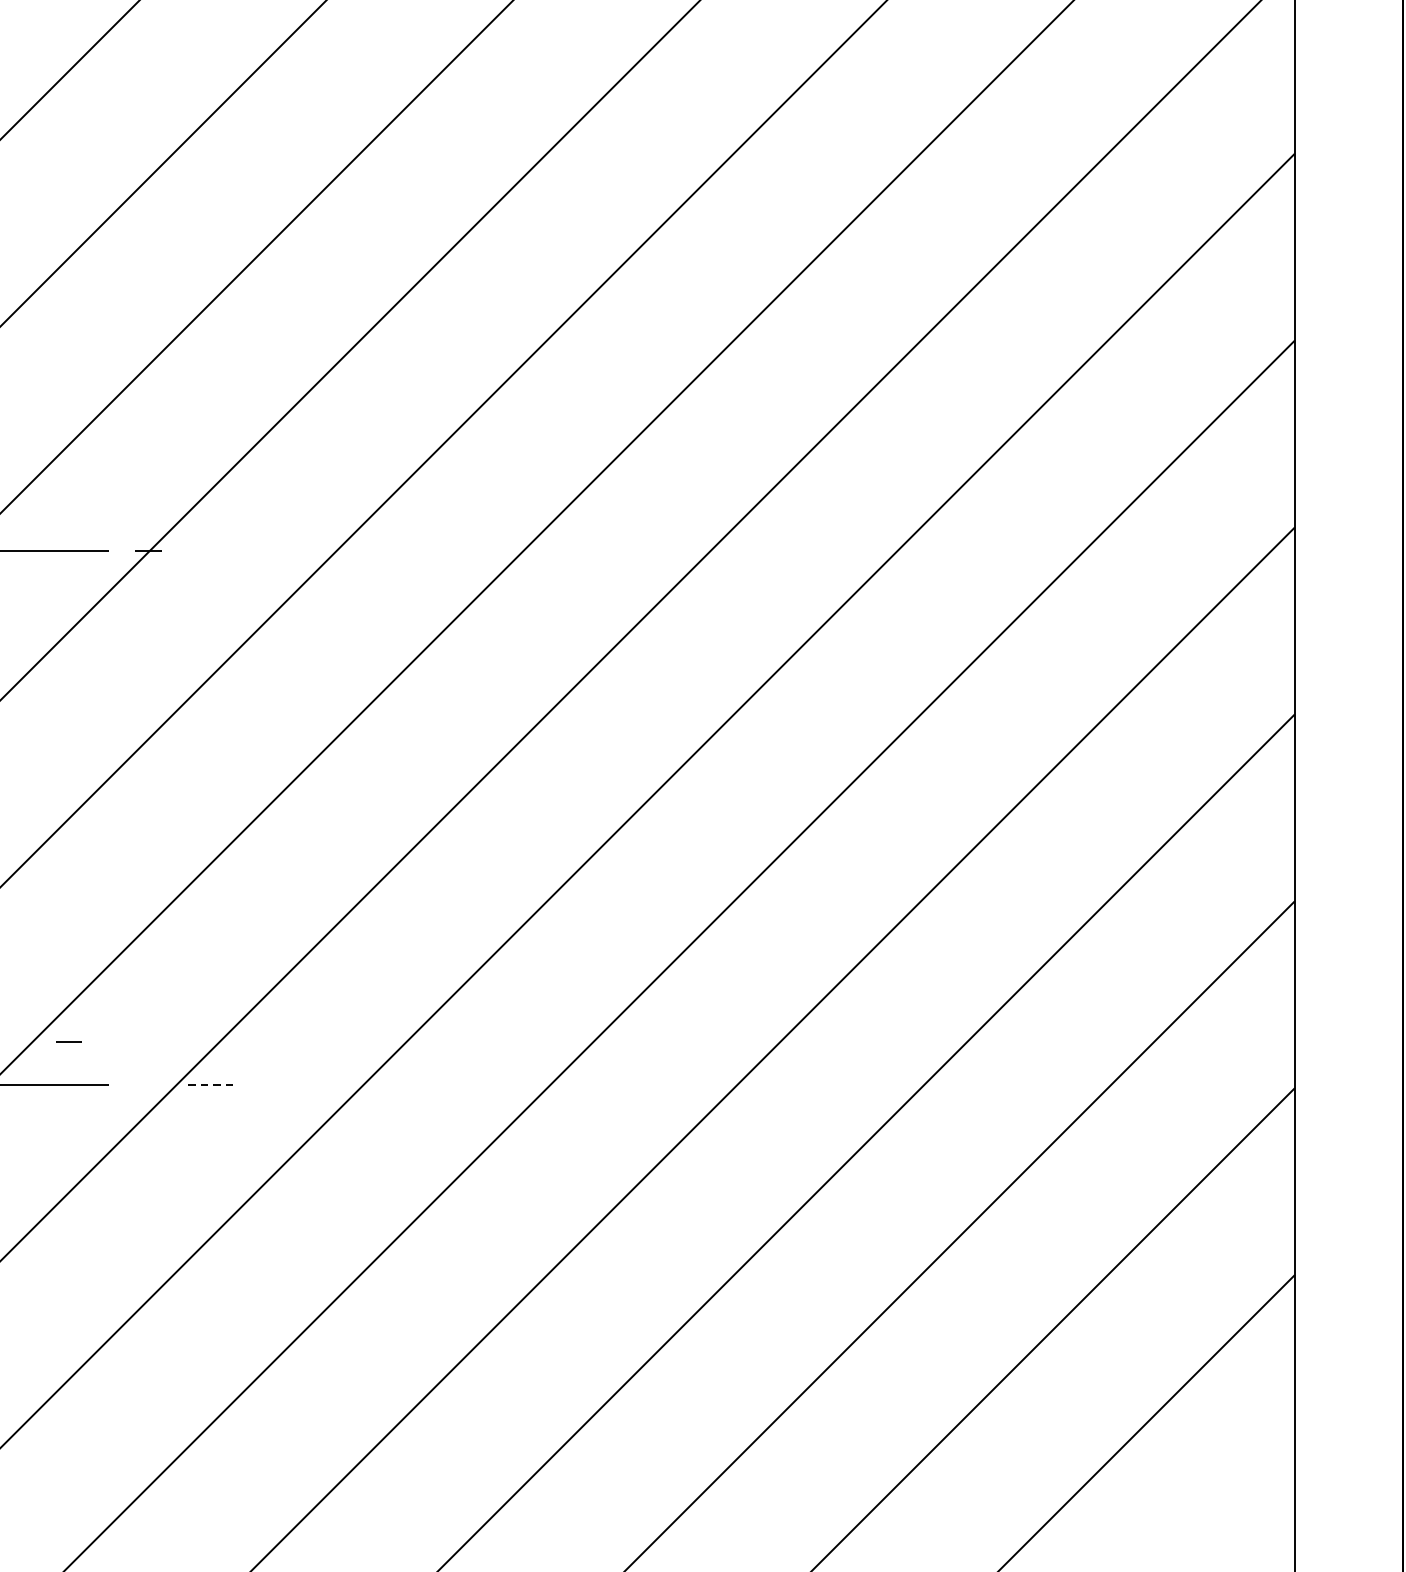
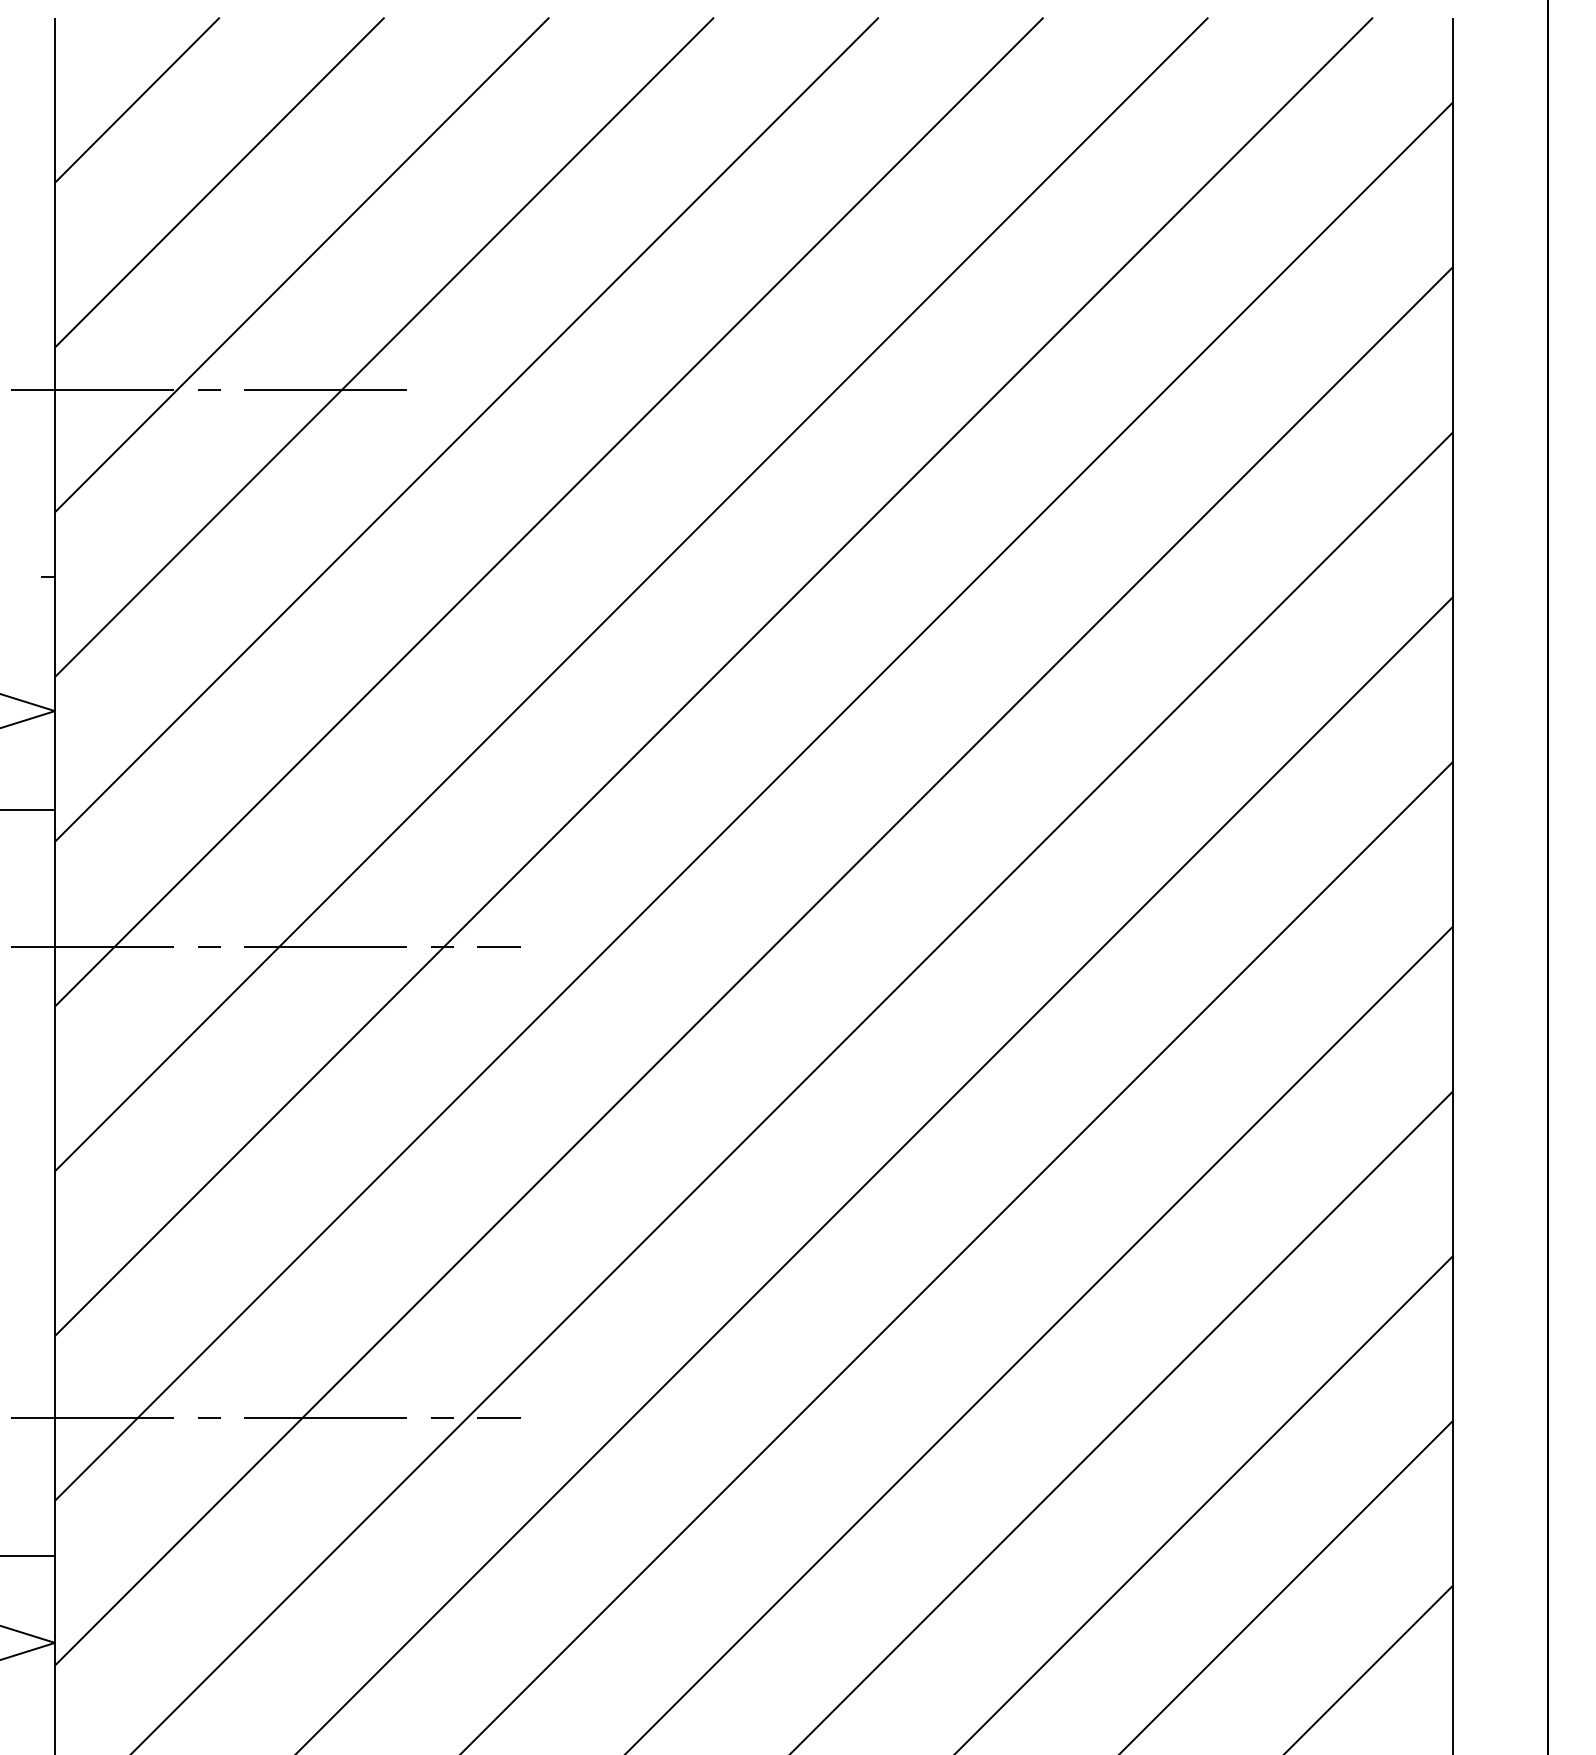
line: (212, 549) -> (498, 946), added
line: (69, 1041) -> (442, 1417), moved
line: (212, 1085) -> (498, 1418), dashed -> solid

